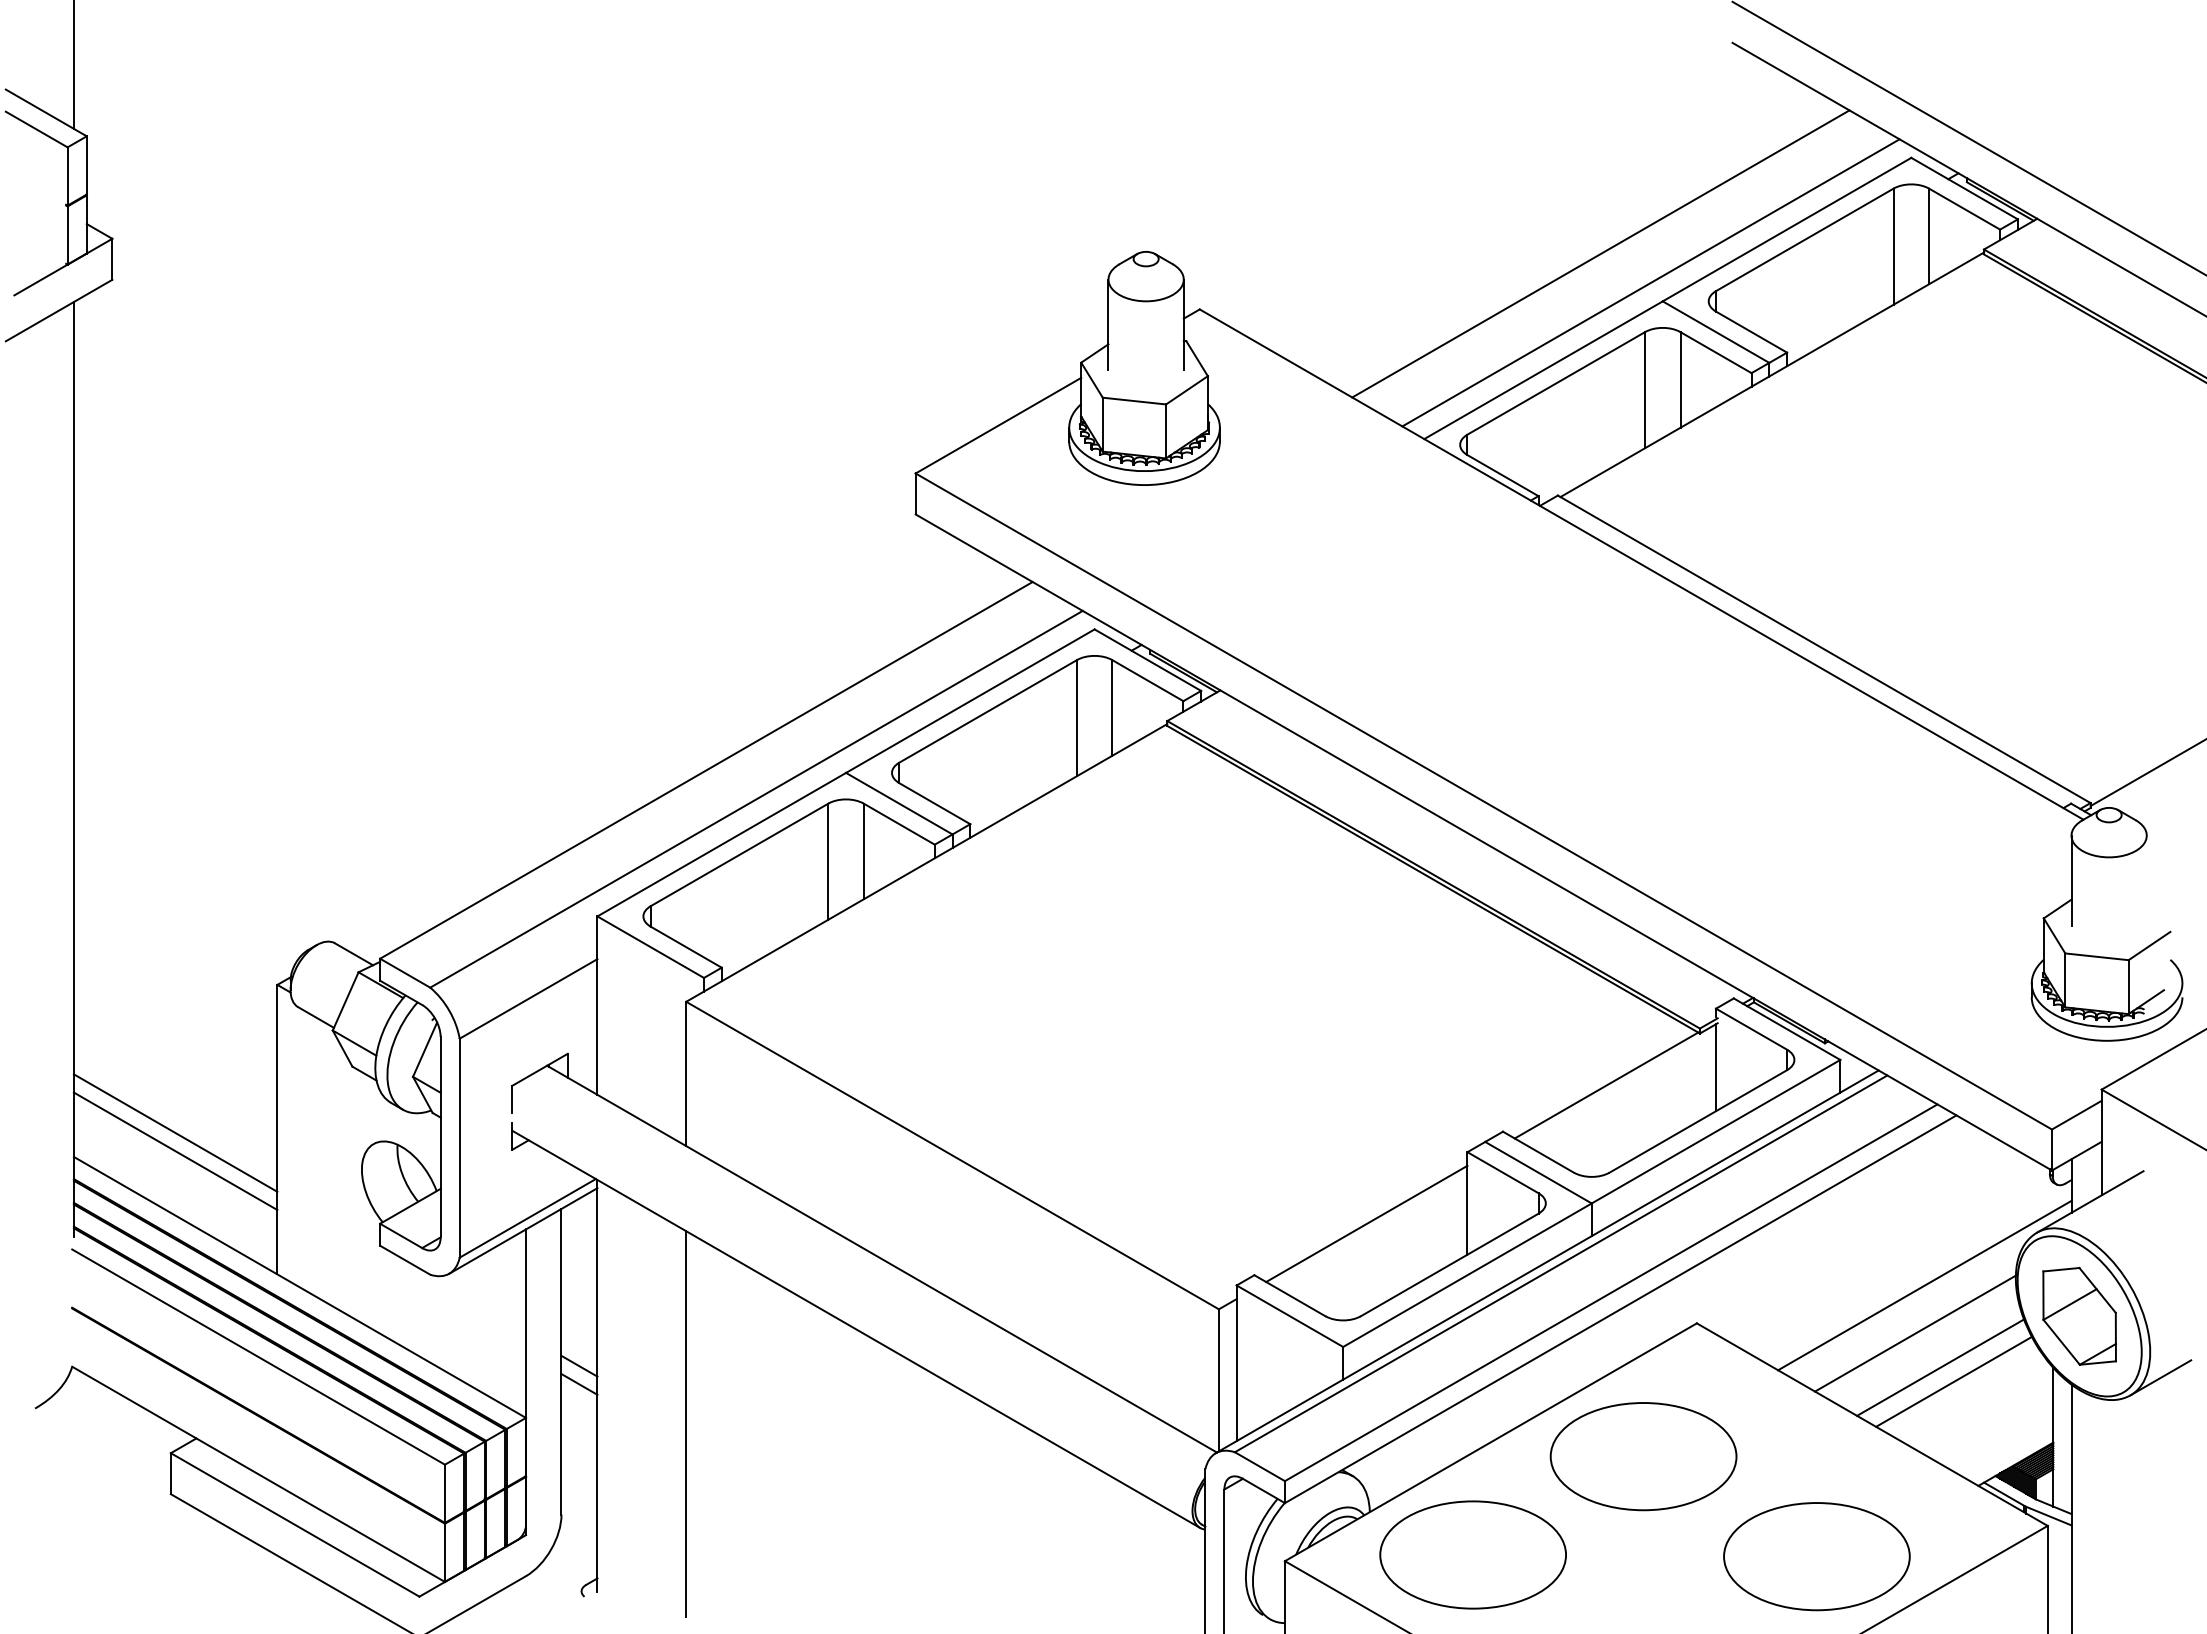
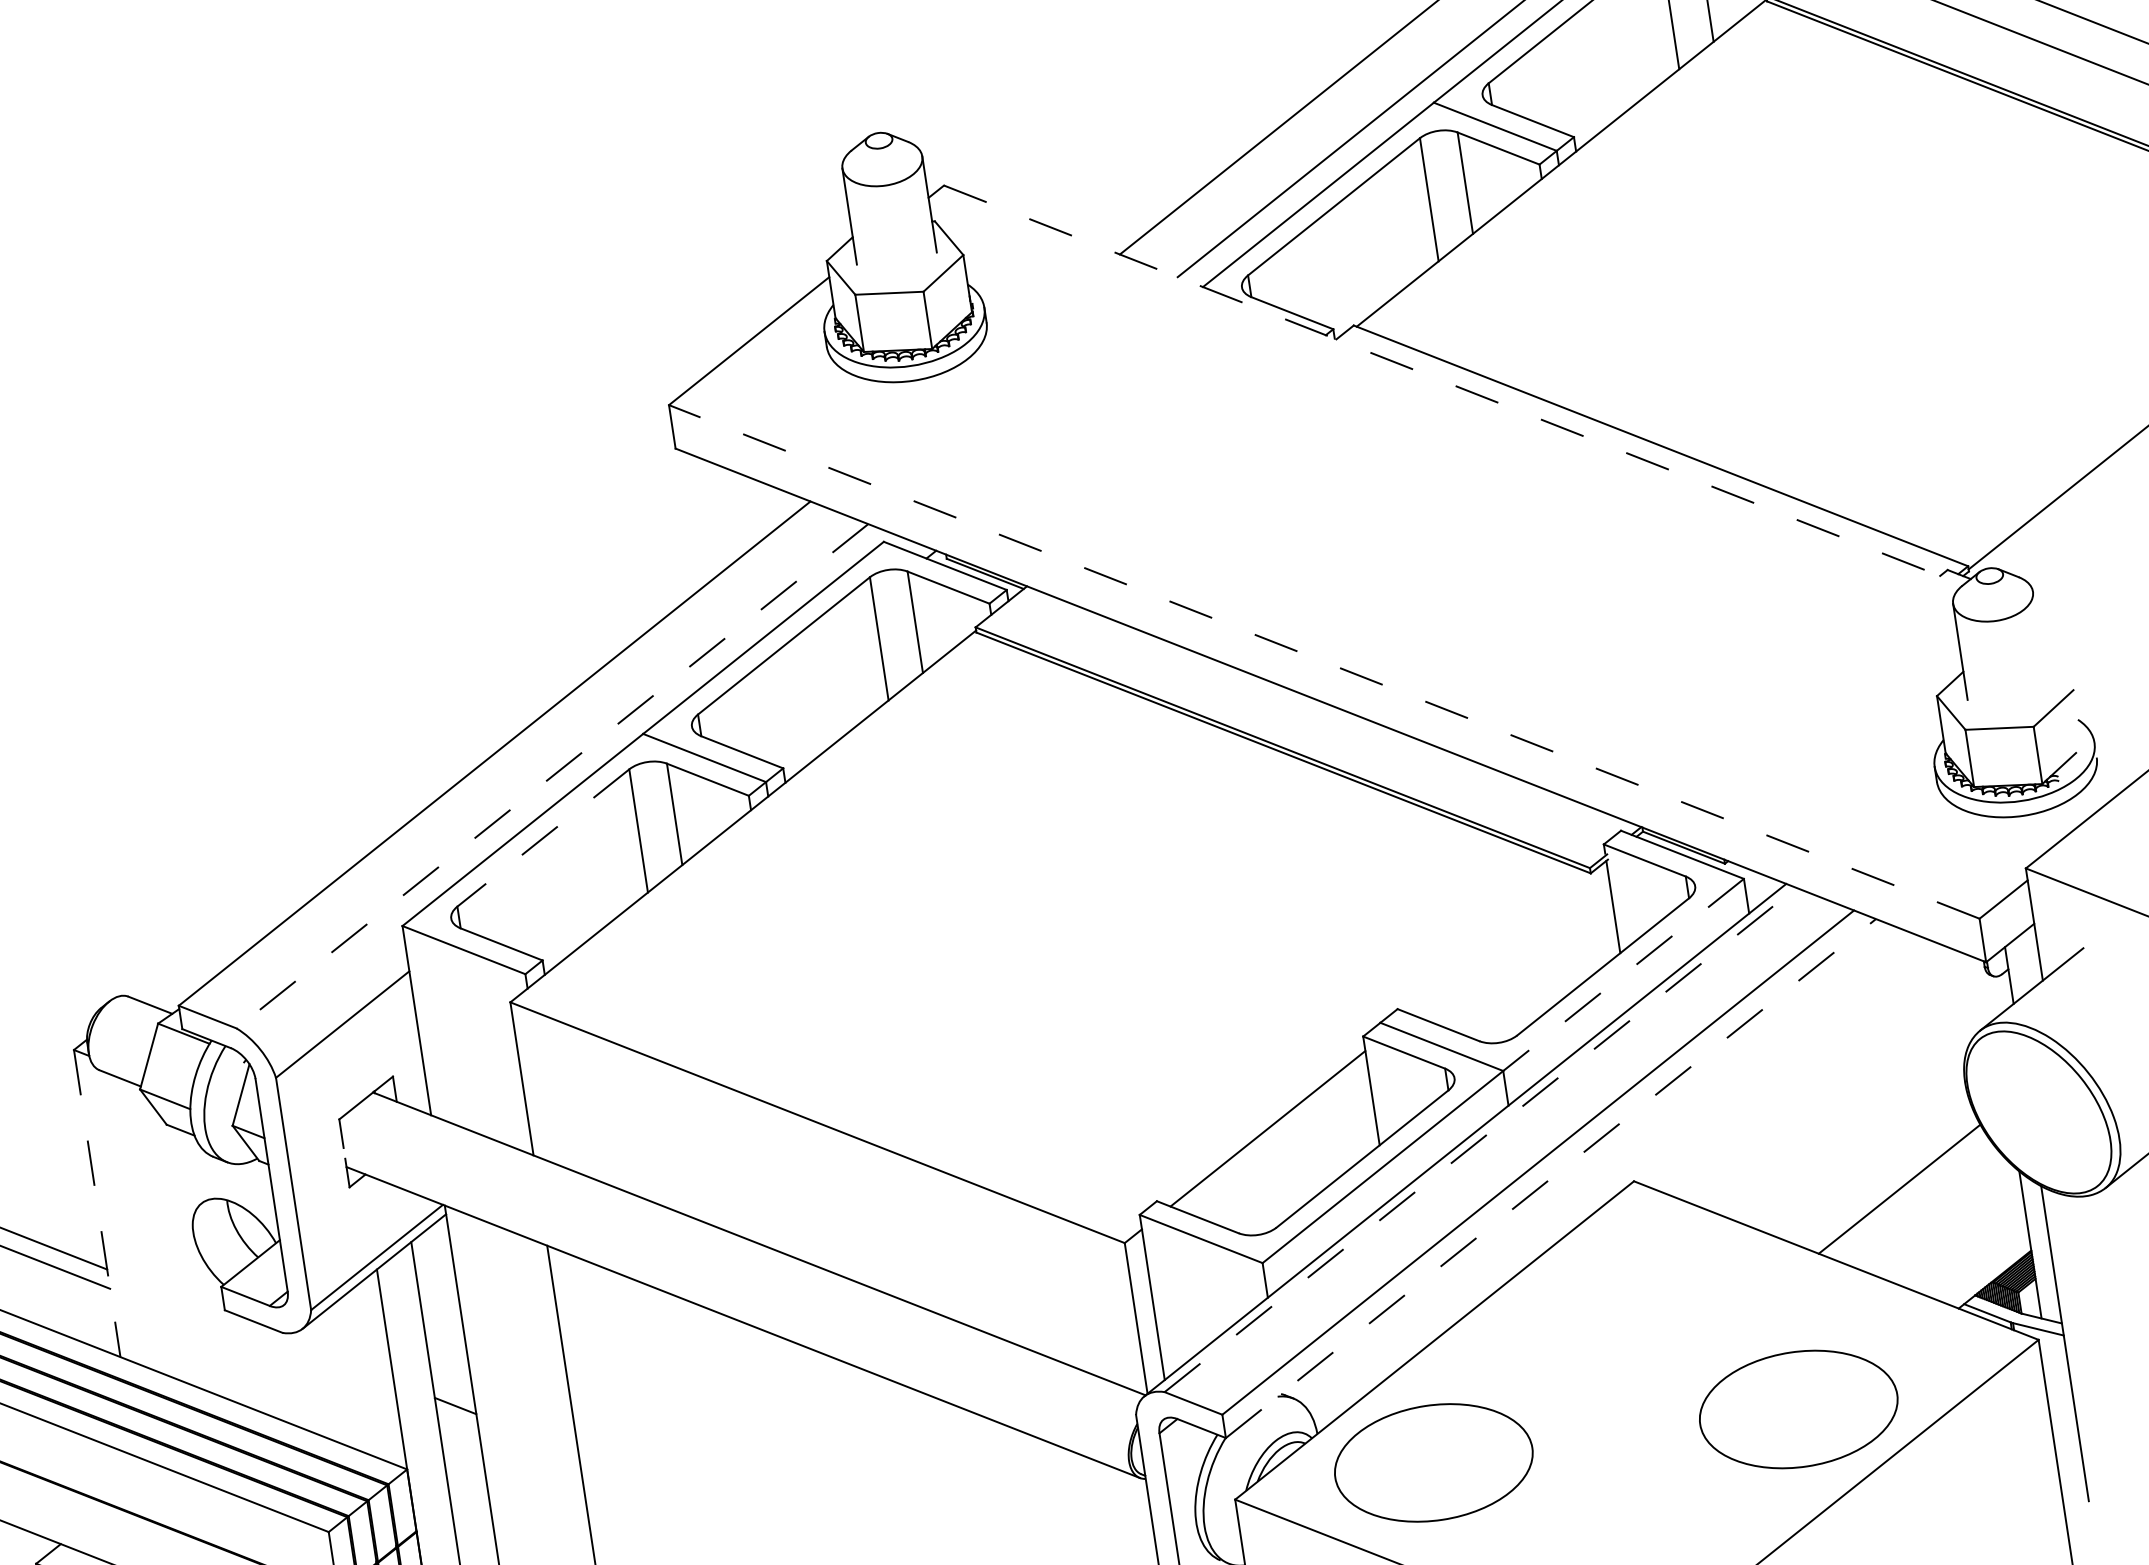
line: (1642, 564) -> (1454, 385), solid -> dashed
line: (756, 799) -> (552, 776), solid -> dashed
line: (1483, 801) -> (1323, 661), solid -> dashed
line: (739, 854) -> (543, 837), solid -> dashed
line: (1606, 1085) -> (1499, 943), removed
line: (277, 1129) -> (97, 1203), solid -> dashed
line: (1716, 1131) -> (1624, 974), solid -> dashed
line: (1561, 1263) -> (1480, 1139), solid -> dashed
line: (1924, 1285) -> (1869, 1104), removed
line: (1620, 1309) -> (1550, 1178), solid -> dashed
part: (2079, 1315) -> (2038, 1111), removed
line: (1915, 1333) -> (1867, 1156), removed
line: (1953, 1381) -> (1915, 1201), removed
line: (579, 1384) -> (458, 1425), removed
part: (1643, 1456) -> (1598, 1331), removed

